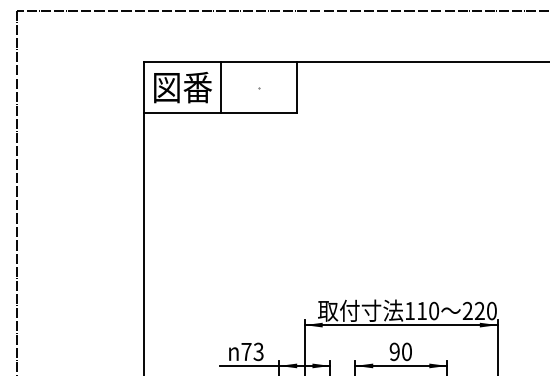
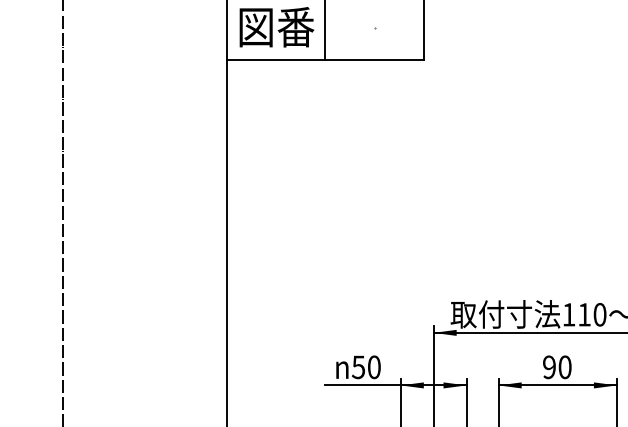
text: (252, 351) -> (366, 366), 73 -> 50

